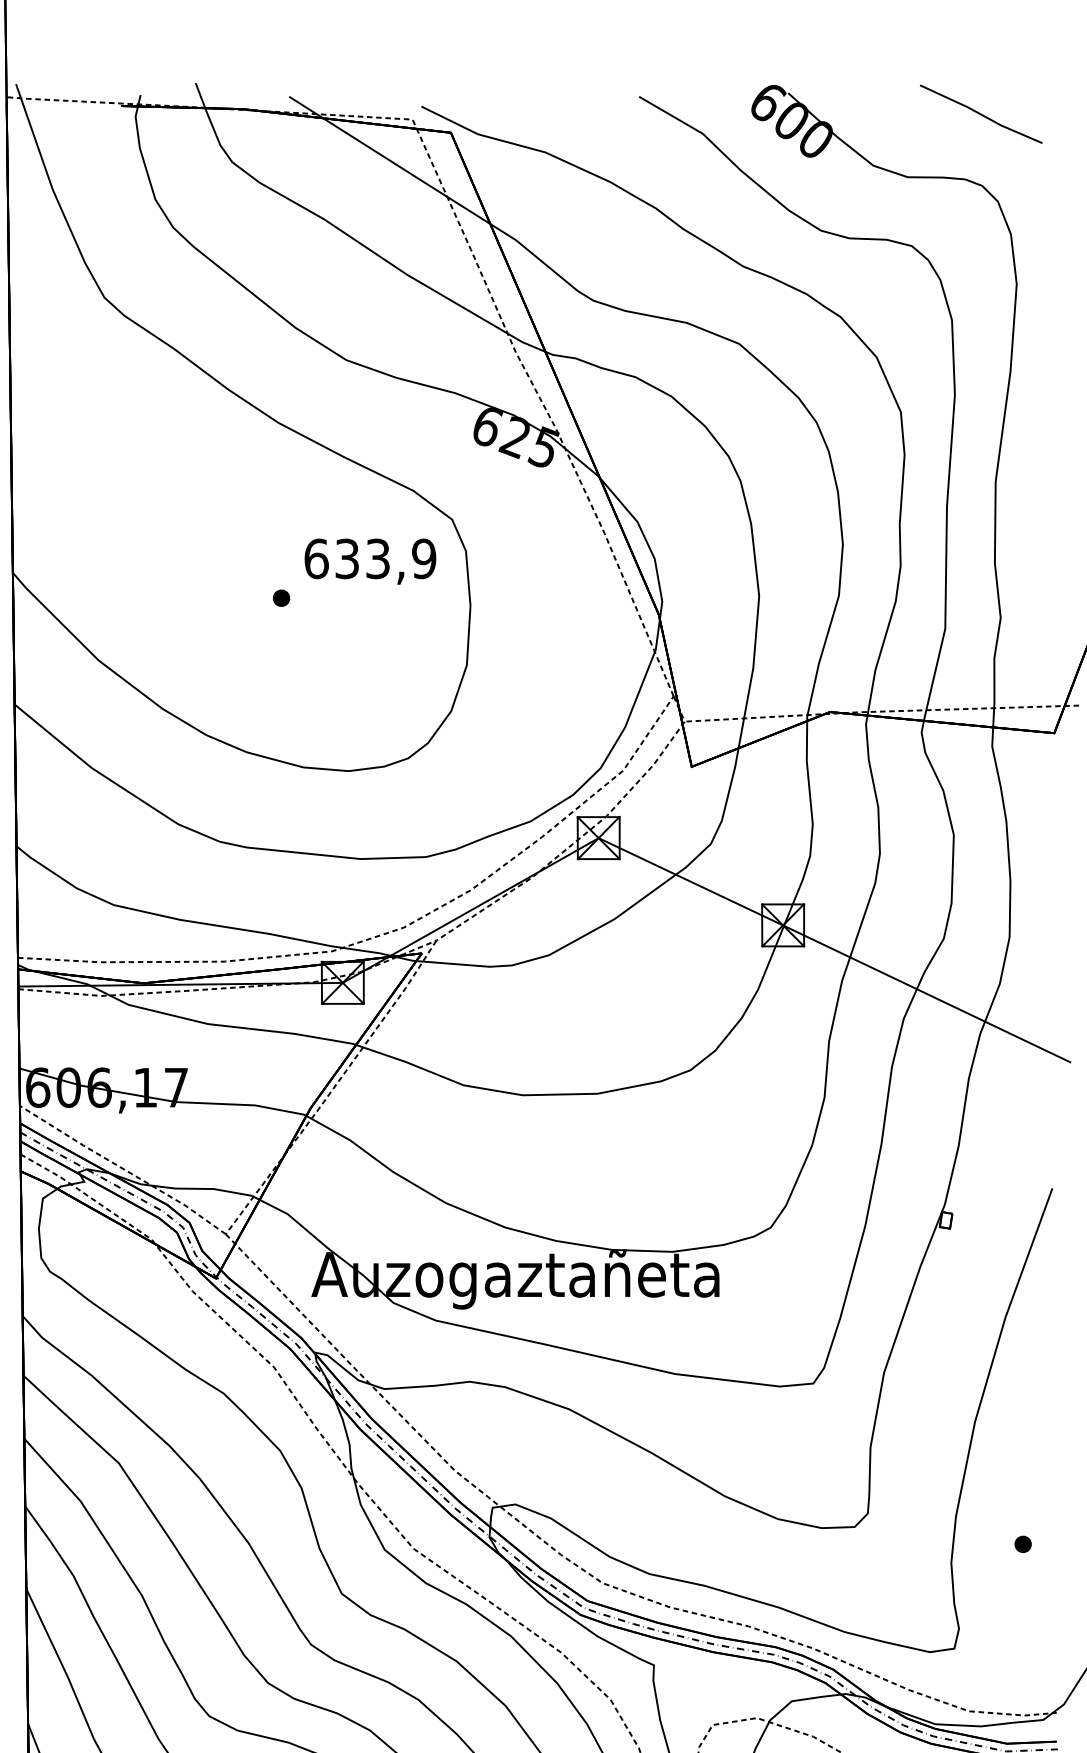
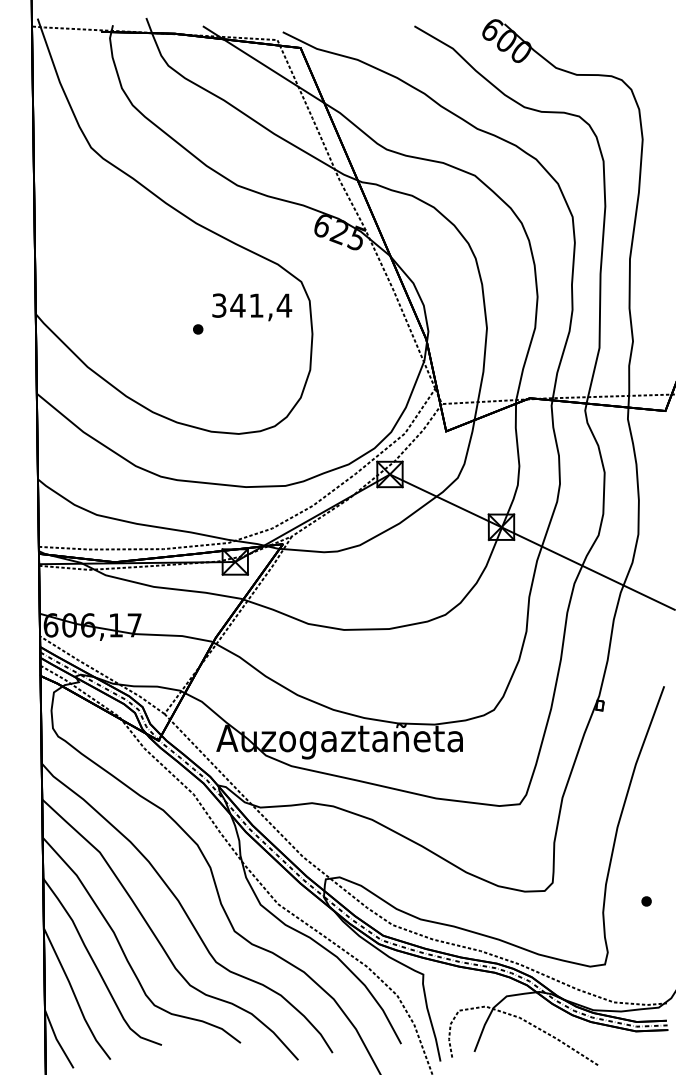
line: (981, 113) -> (621, 36), removed
text: (371, 558) -> (252, 305), 633,9 -> 341,4

